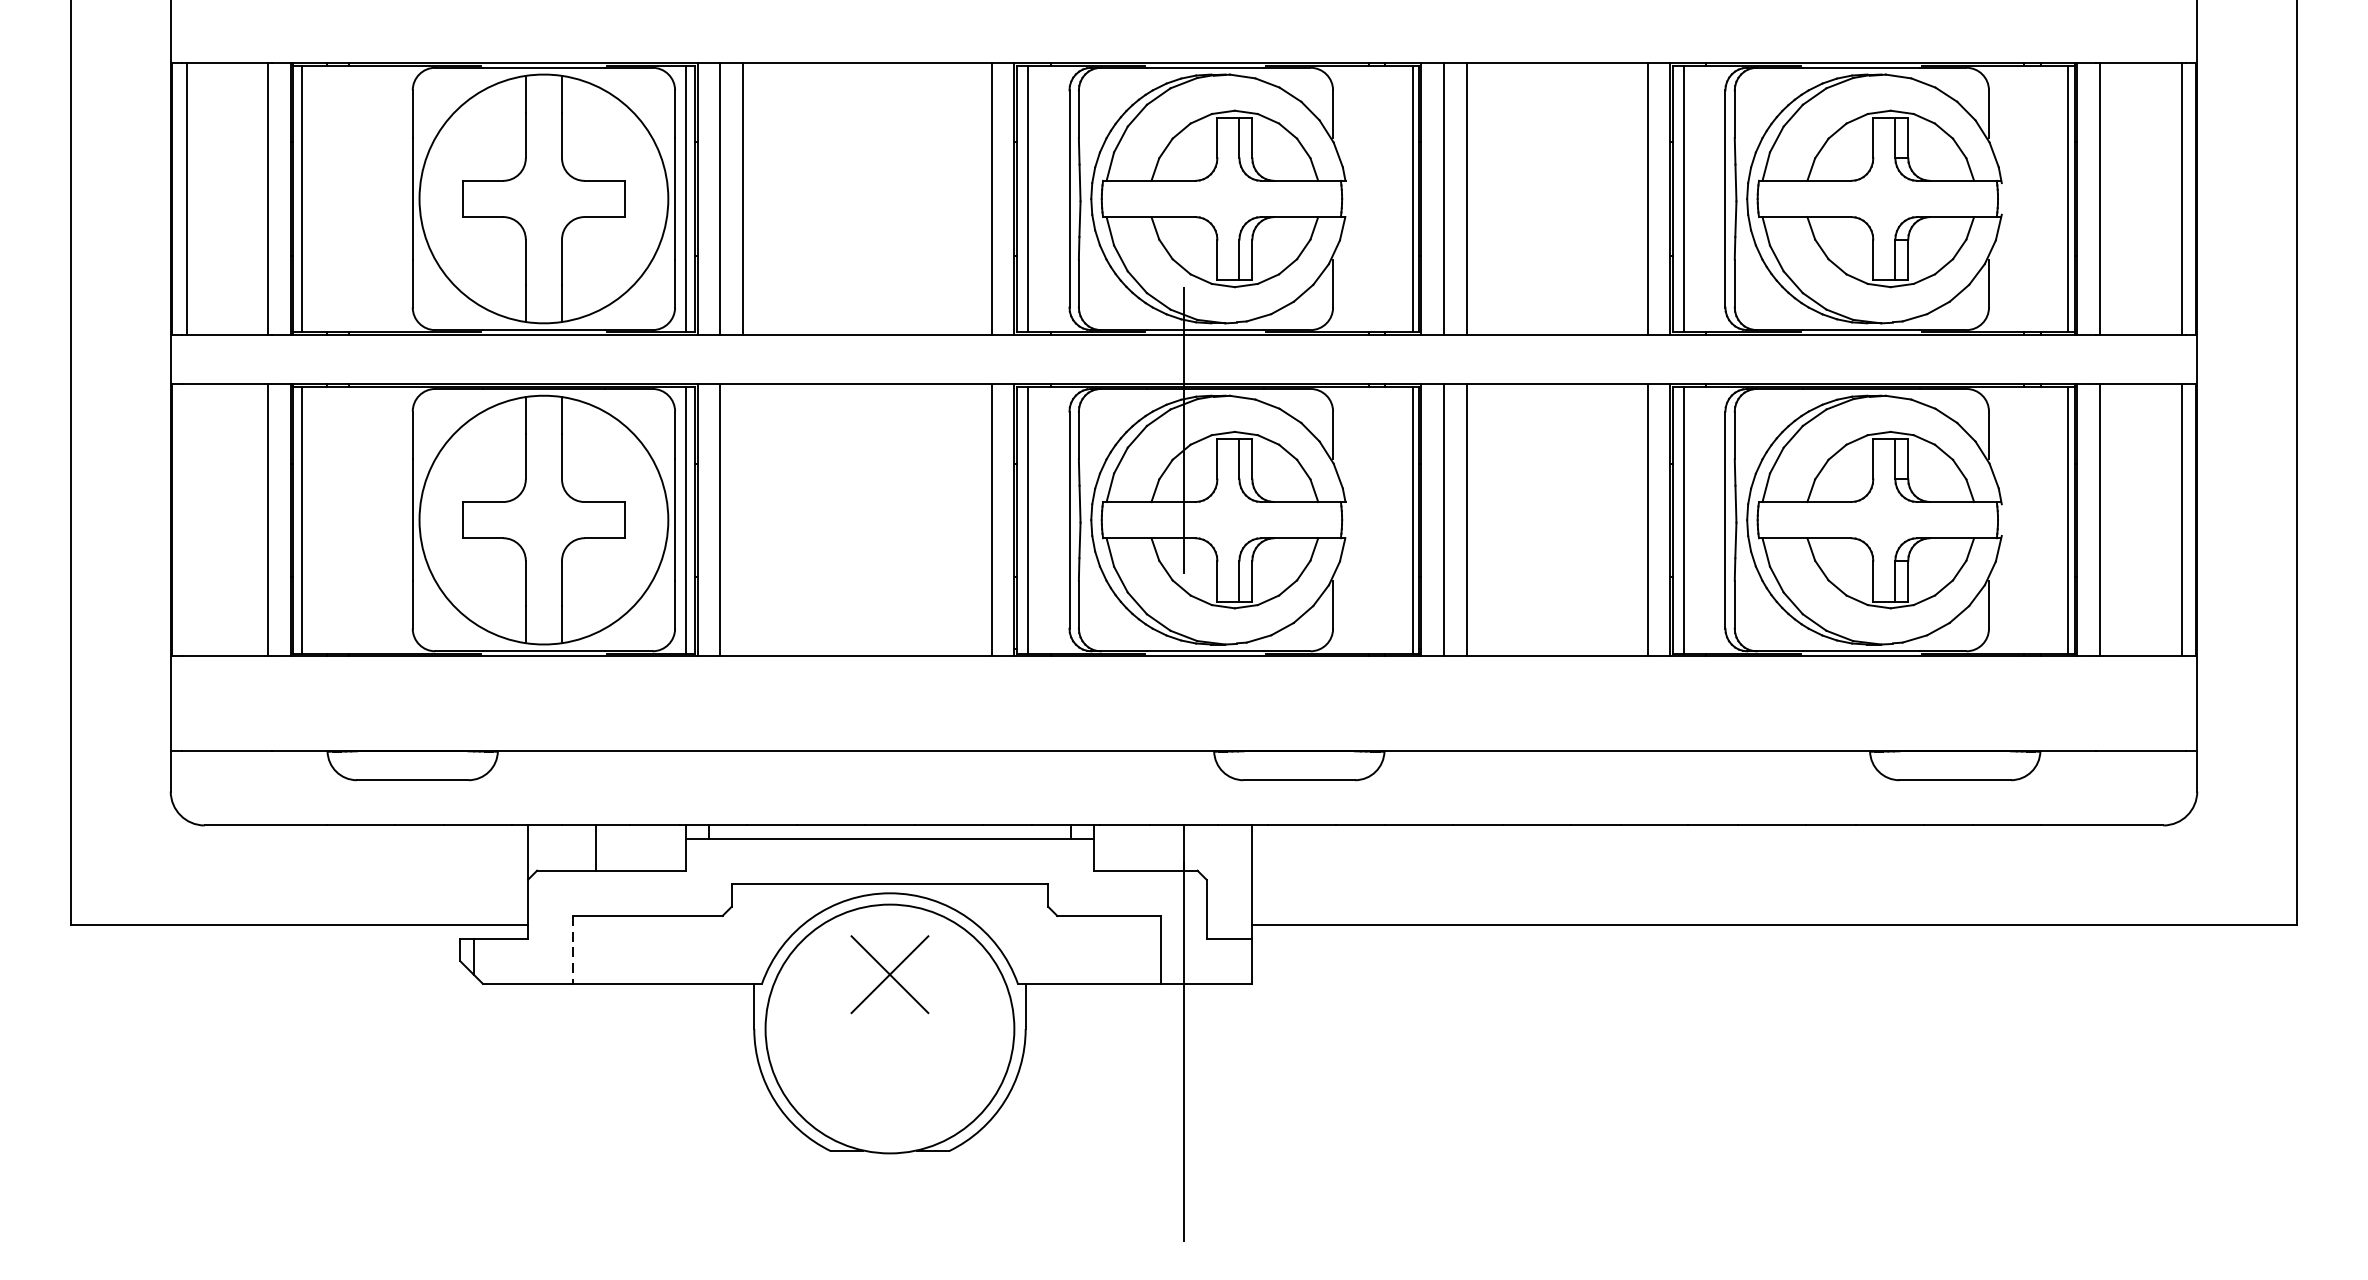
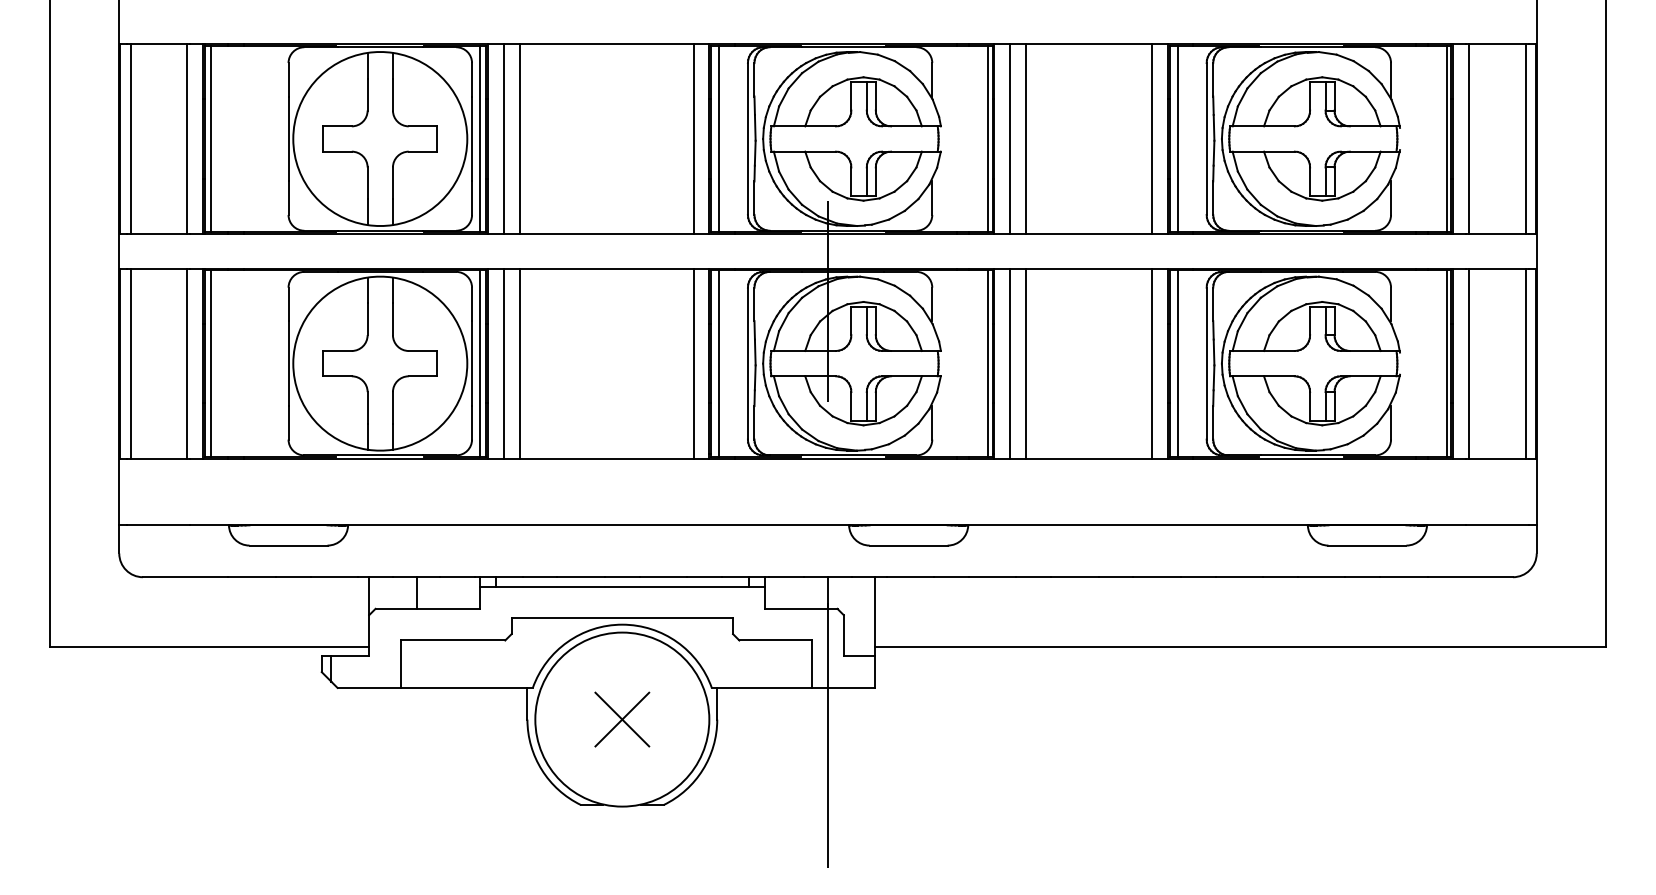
line: (186, 519) -> (130, 363), added
line: (742, 519) -> (519, 363), added
line: (572, 950) -> (400, 664), dashed -> solid
part: (890, 974) -> (622, 719), moved

